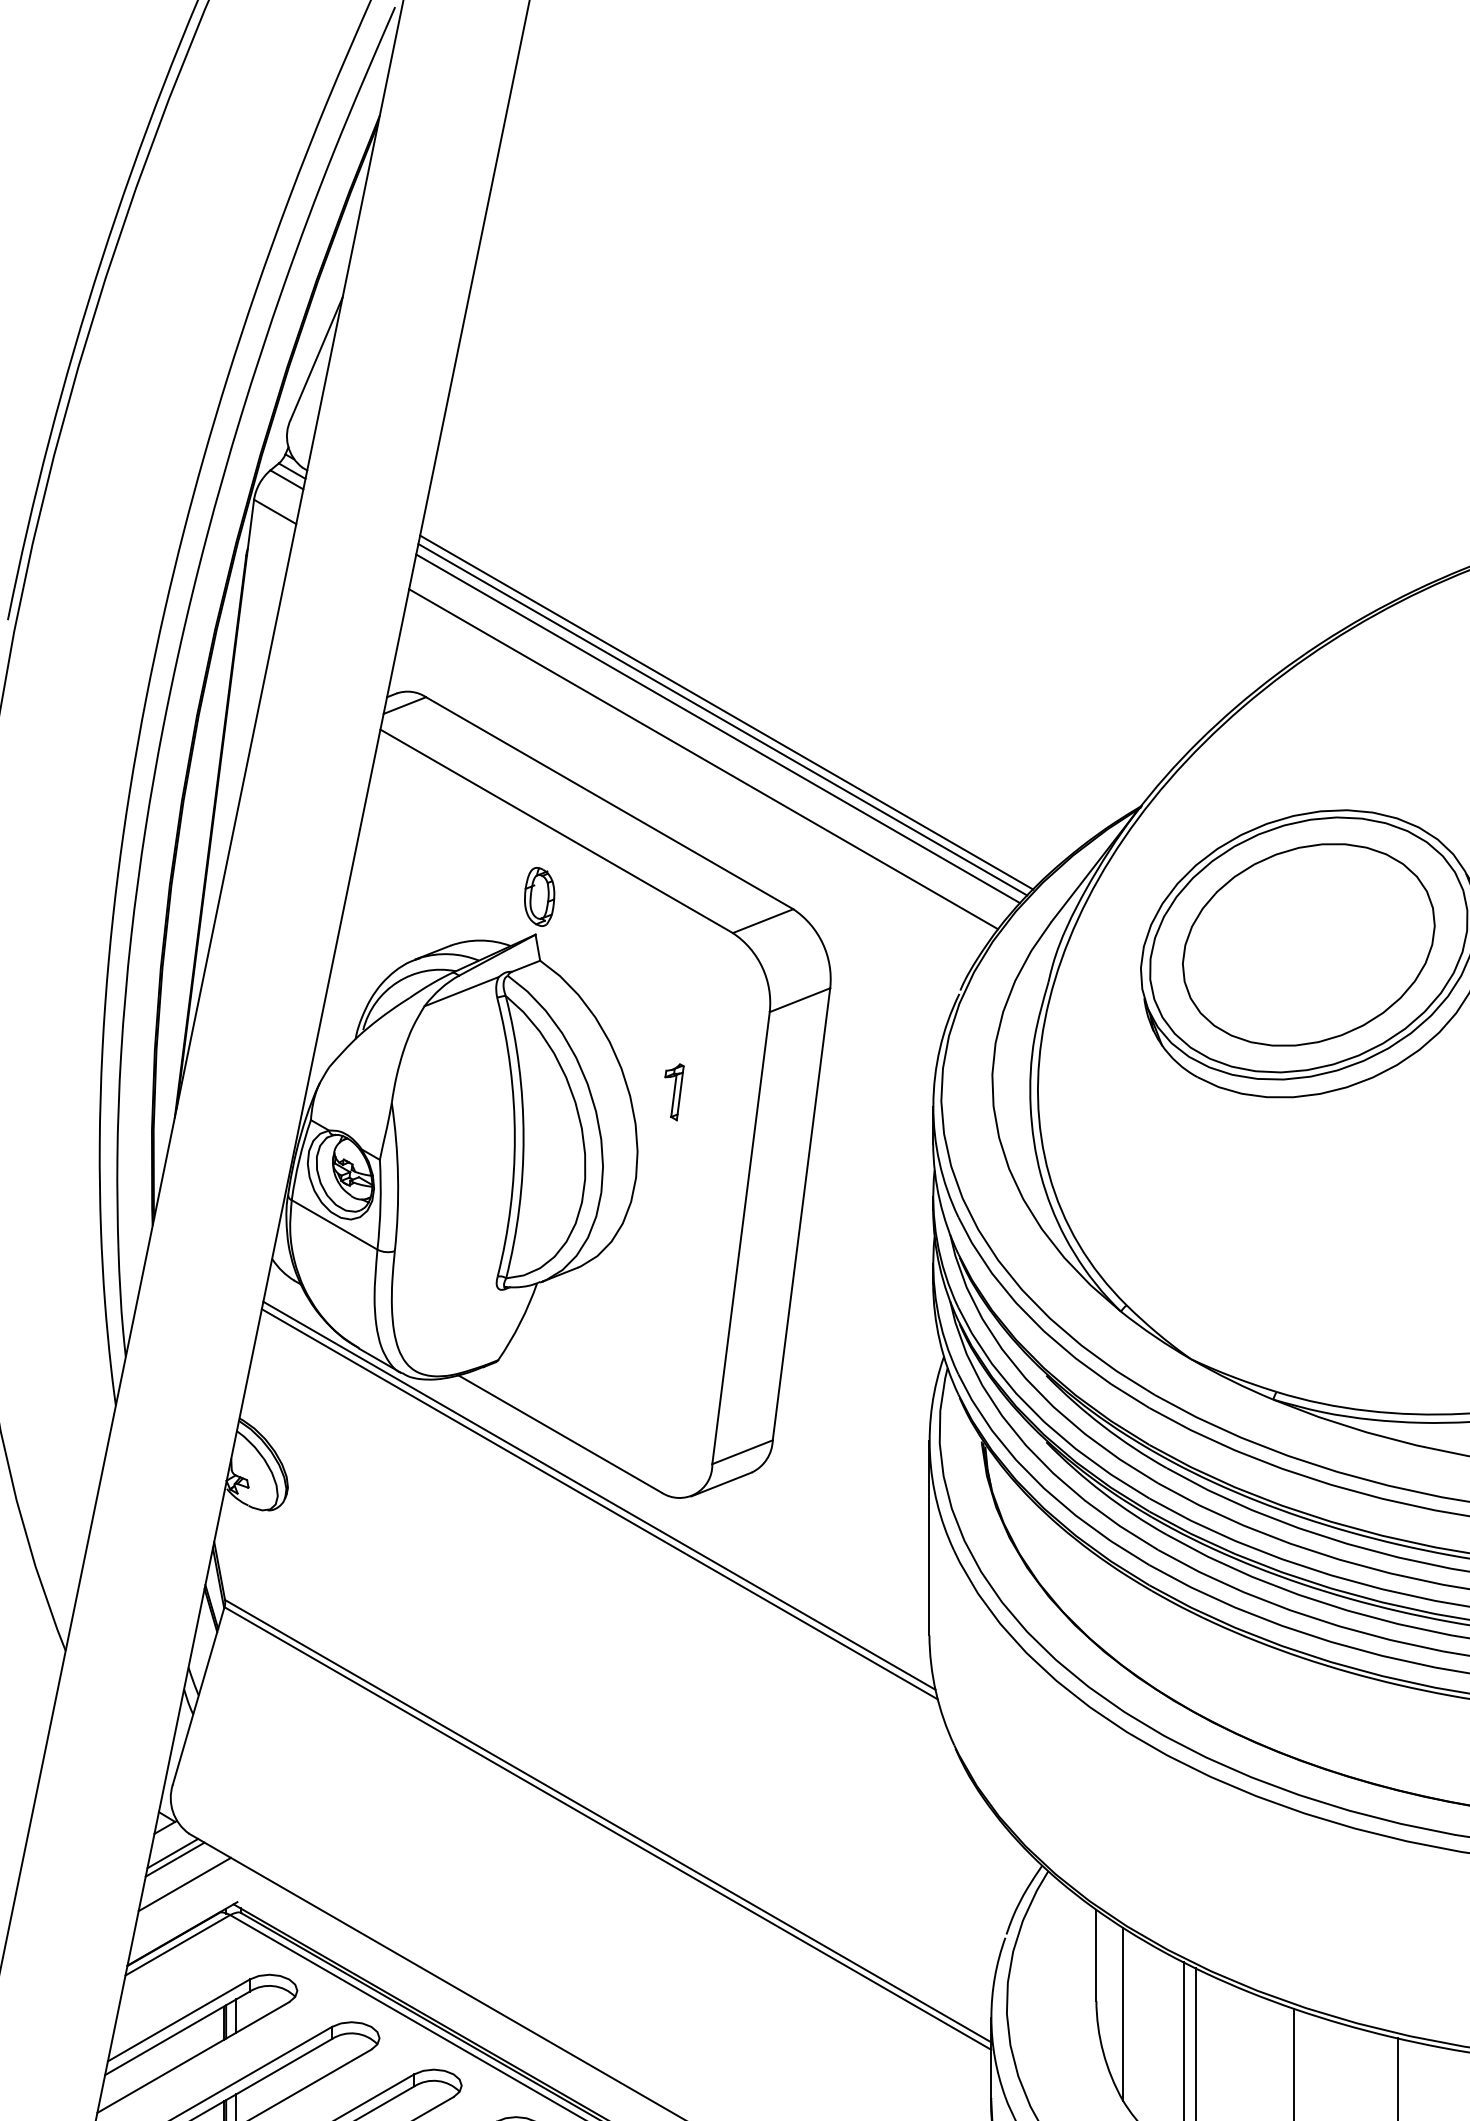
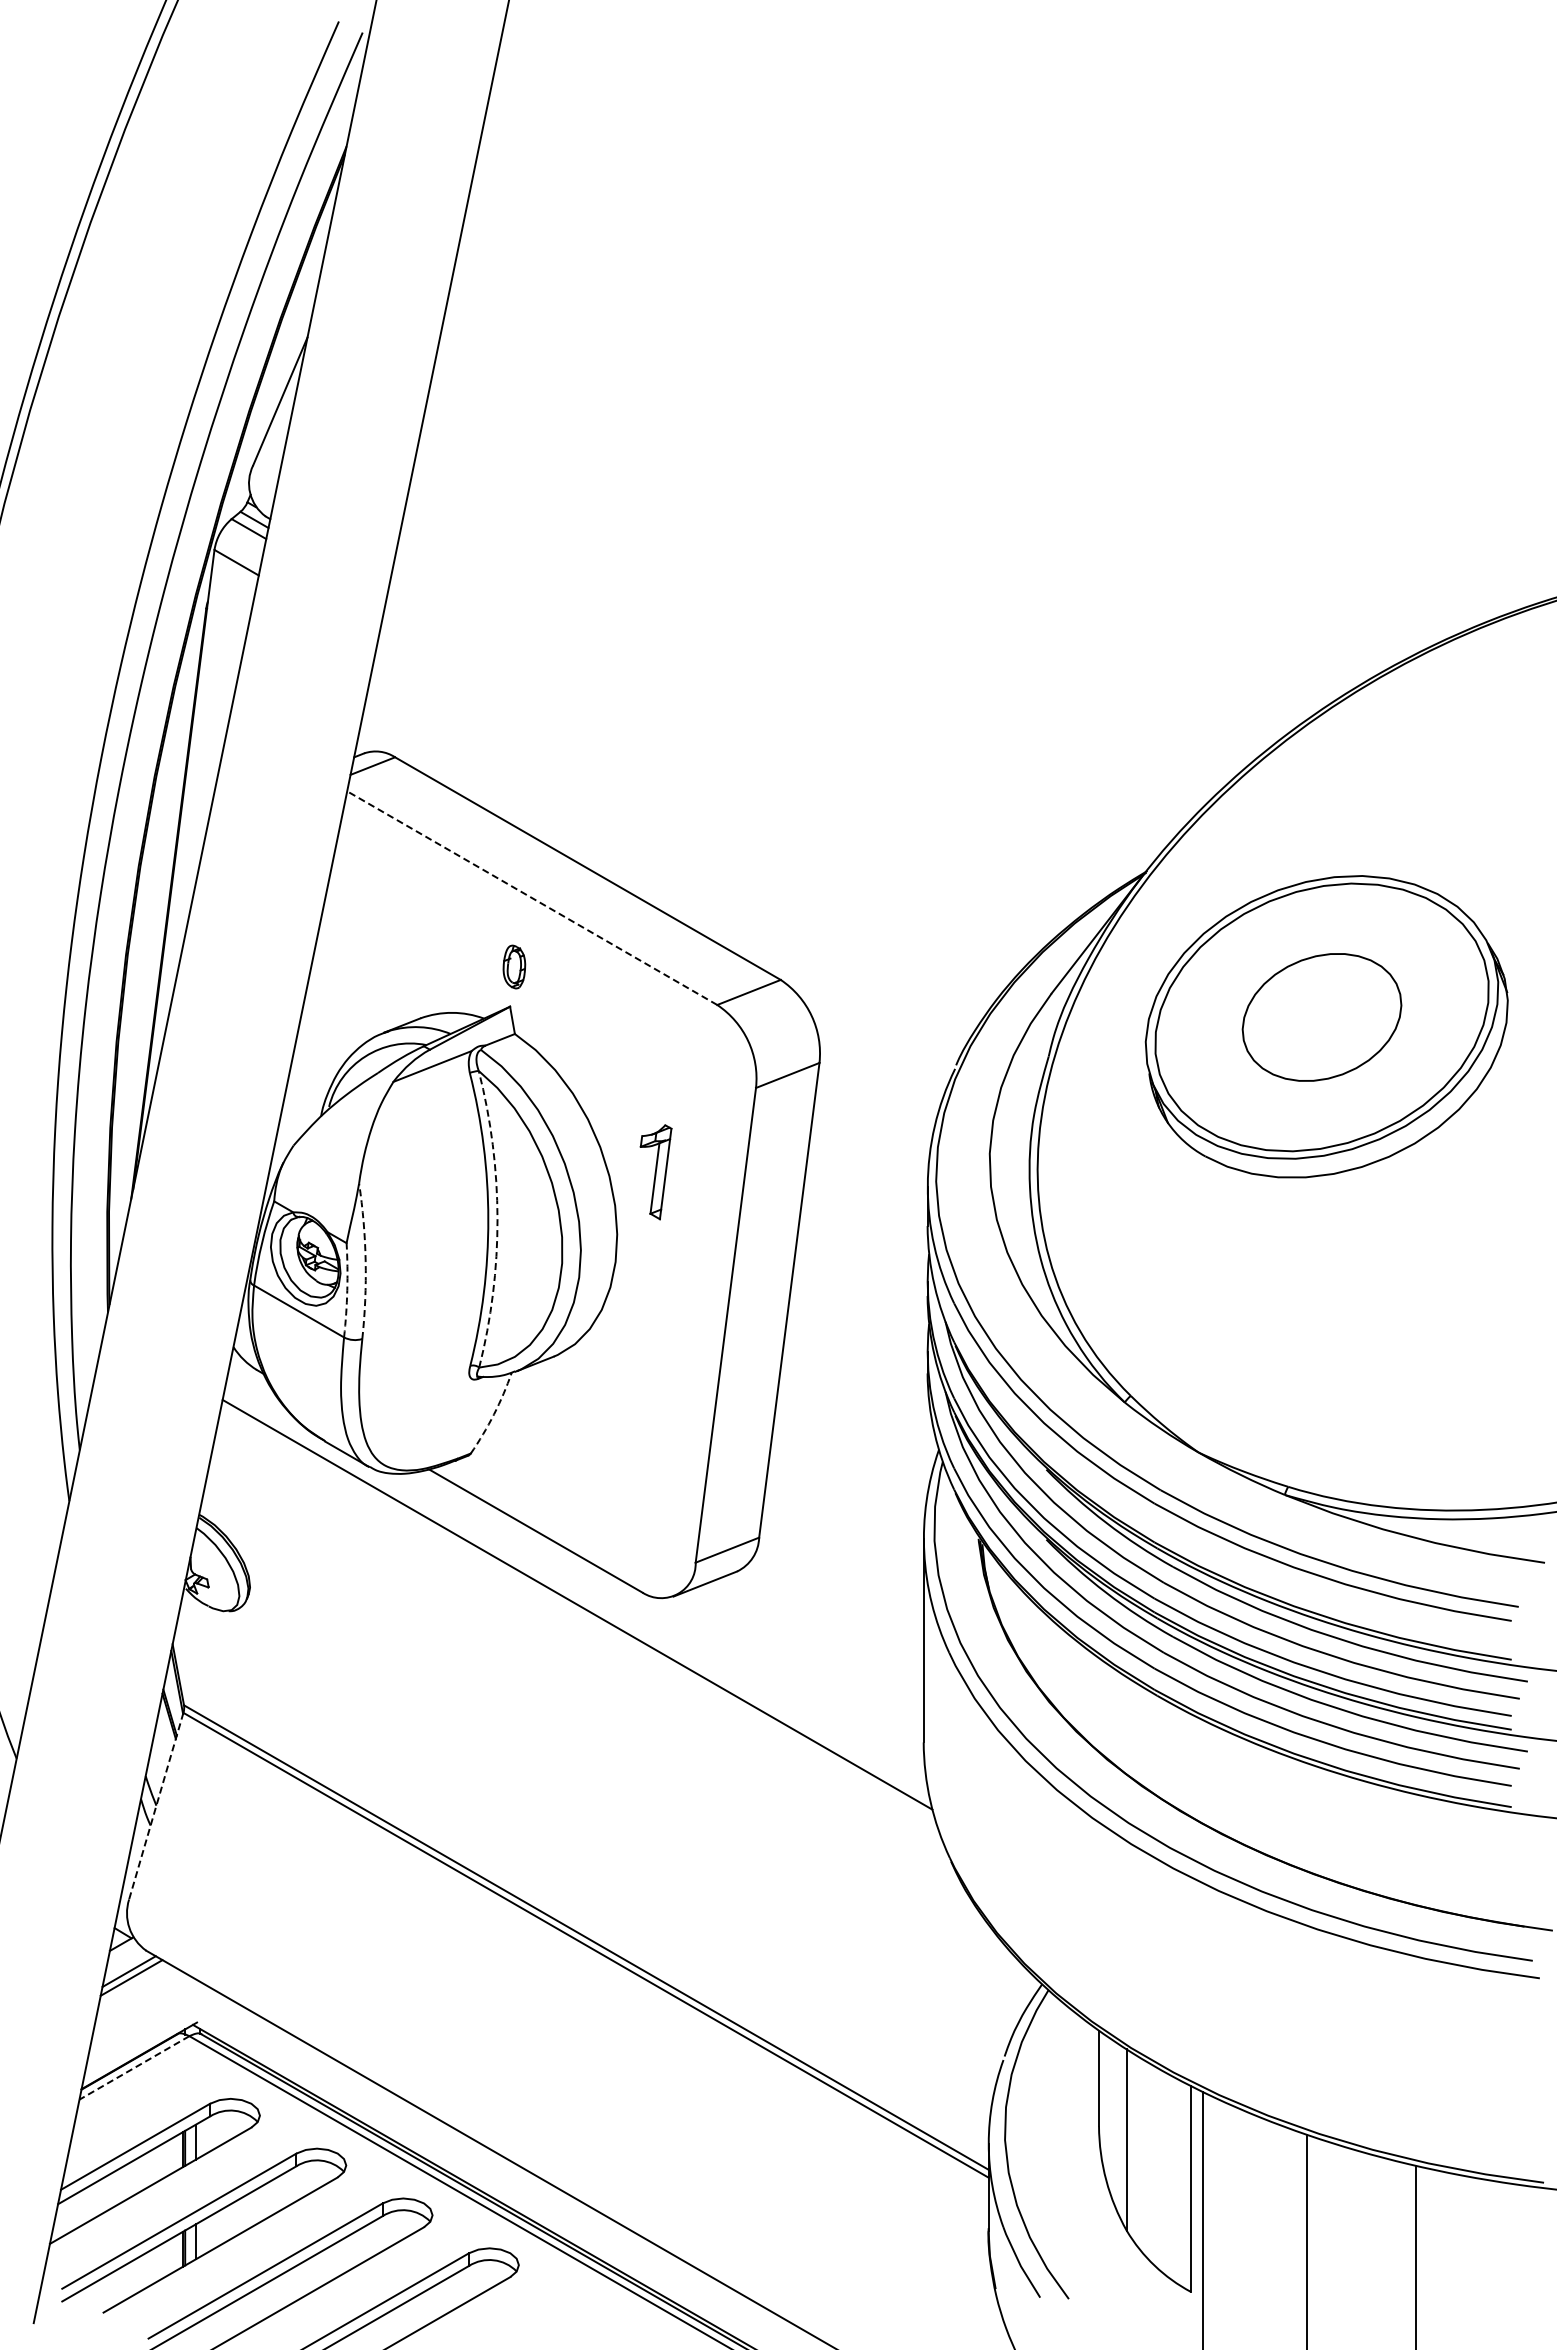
line: (726, 712) -> (710, 773), removed
line: (722, 719) -> (706, 780), removed
line: (717, 728) -> (701, 790), removed
line: (703, 758) -> (686, 821), removed
line: (556, 831) -> (532, 898), solid -> dashed
part: (539, 896) -> (514, 966), size x0.7
part: (1308, 944) -> (1321, 1017), size x0.6
part: (674, 1091) -> (655, 1171), size x1.6
arc: (523, 1137) -> (497, 1219), solid -> dashed
arc: (397, 1177) -> (365, 1261), solid -> dashed
arc: (380, 1204) -> (347, 1290), solid -> dashed
arc: (520, 1323) -> (494, 1414), solid -> dashed
line: (599, 1495) -> (577, 1595), removed
line: (198, 1696) -> (156, 1806), solid -> dashed
line: (184, 1884) -> (141, 2004), removed
line: (177, 1945) -> (134, 2068), solid -> dashed

